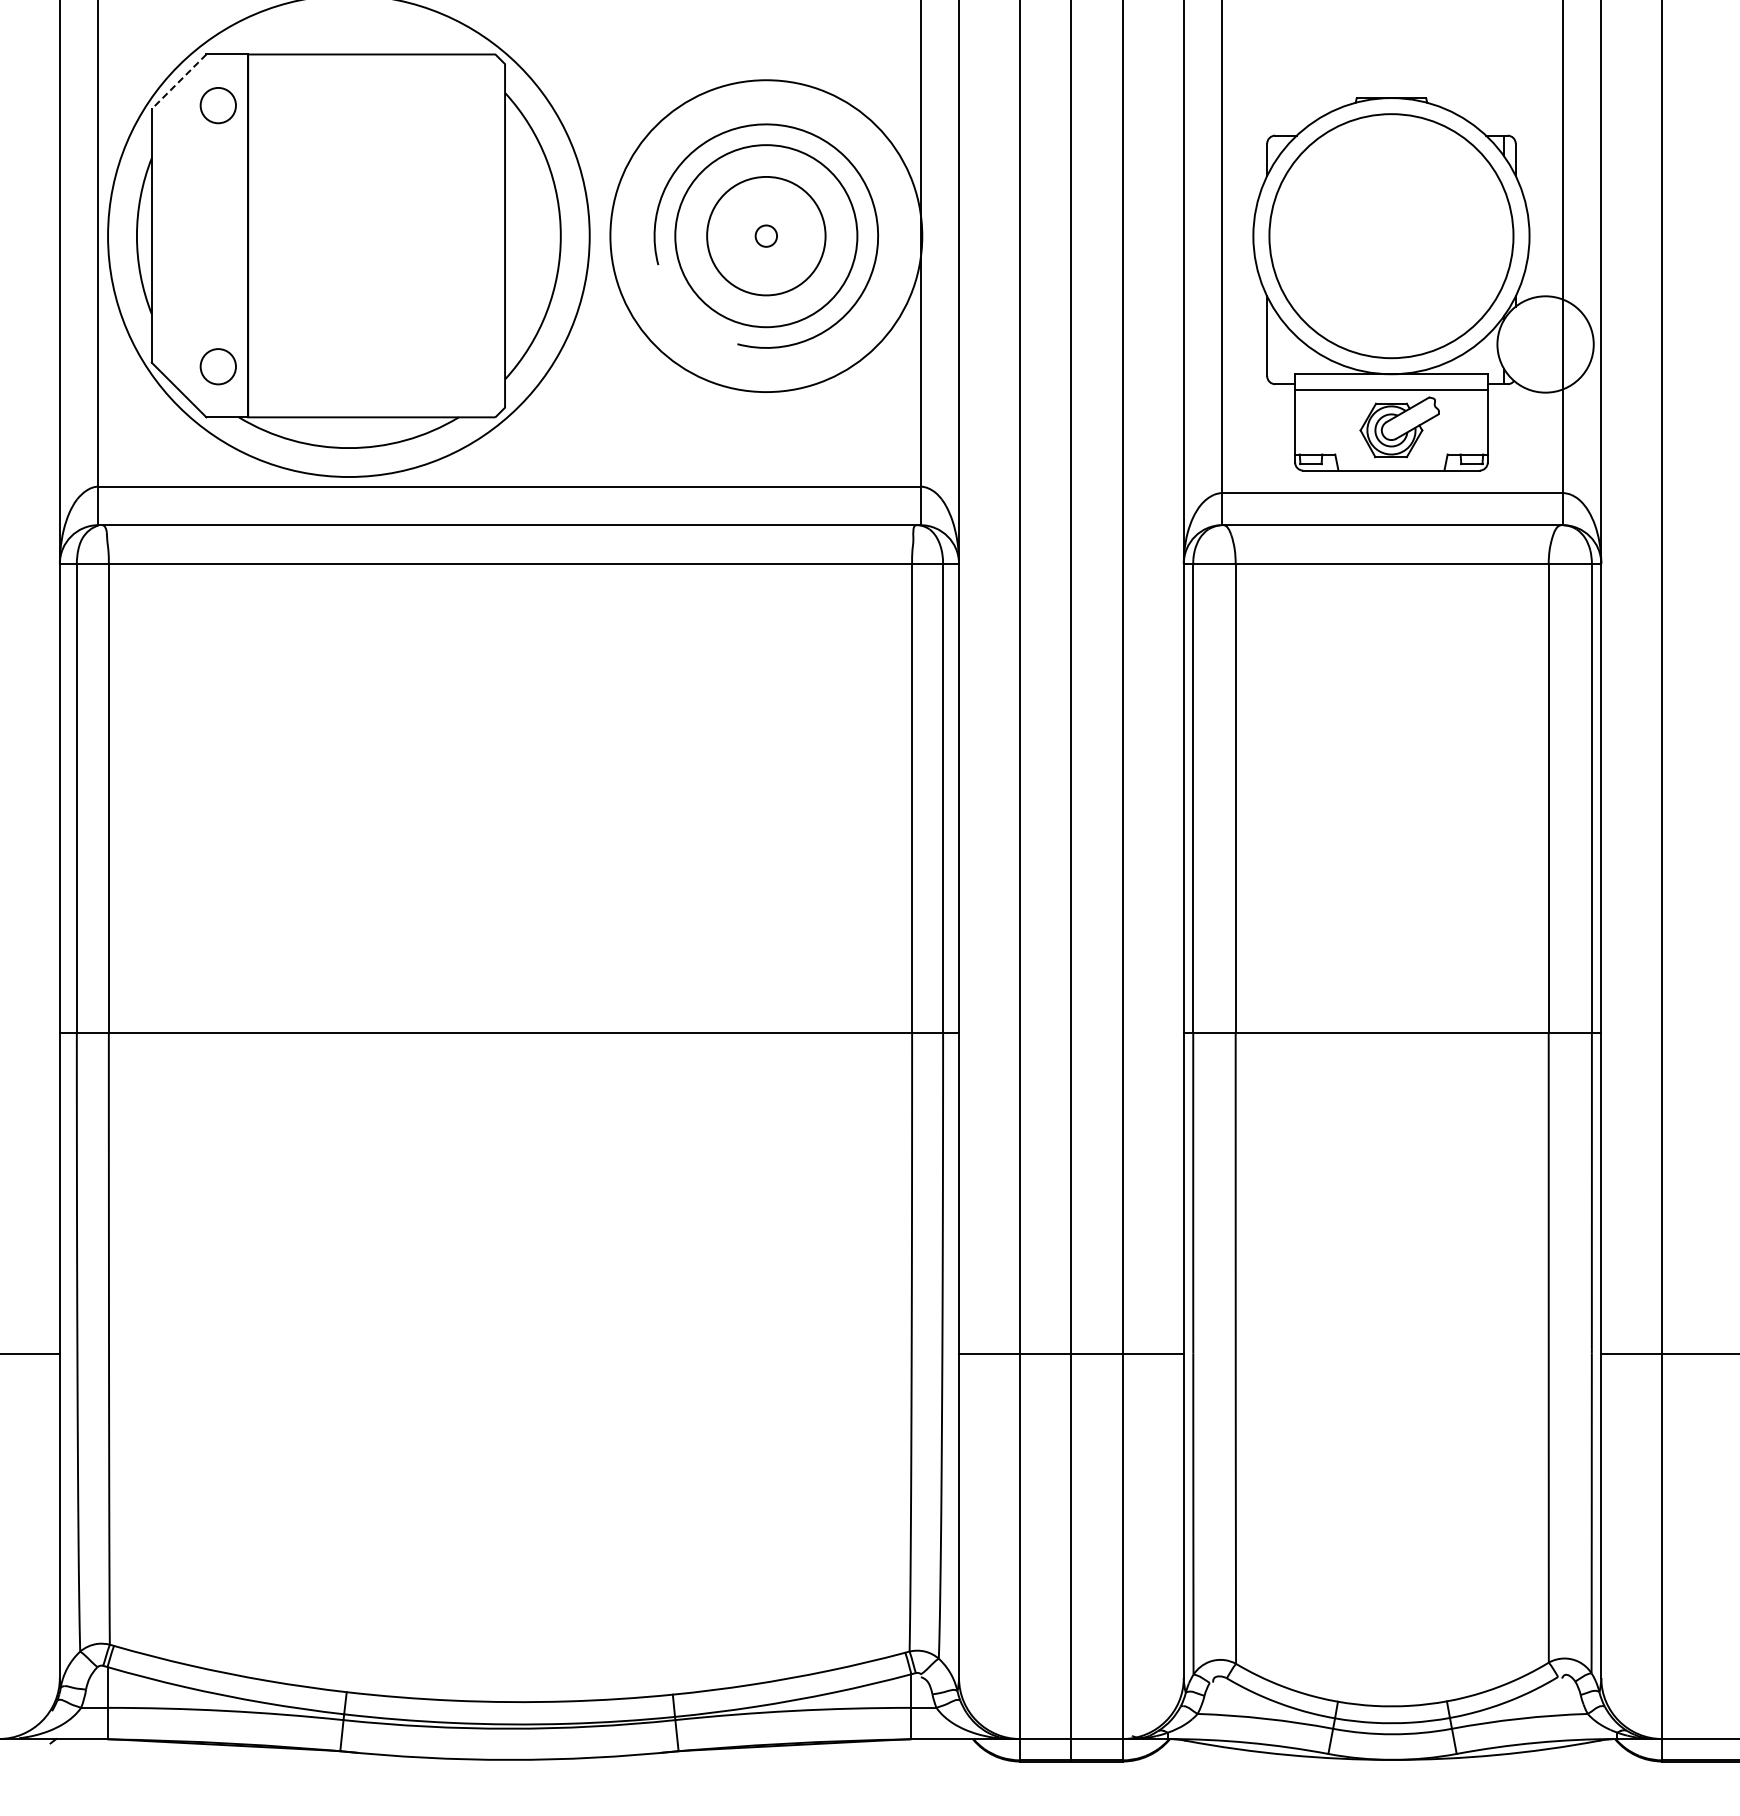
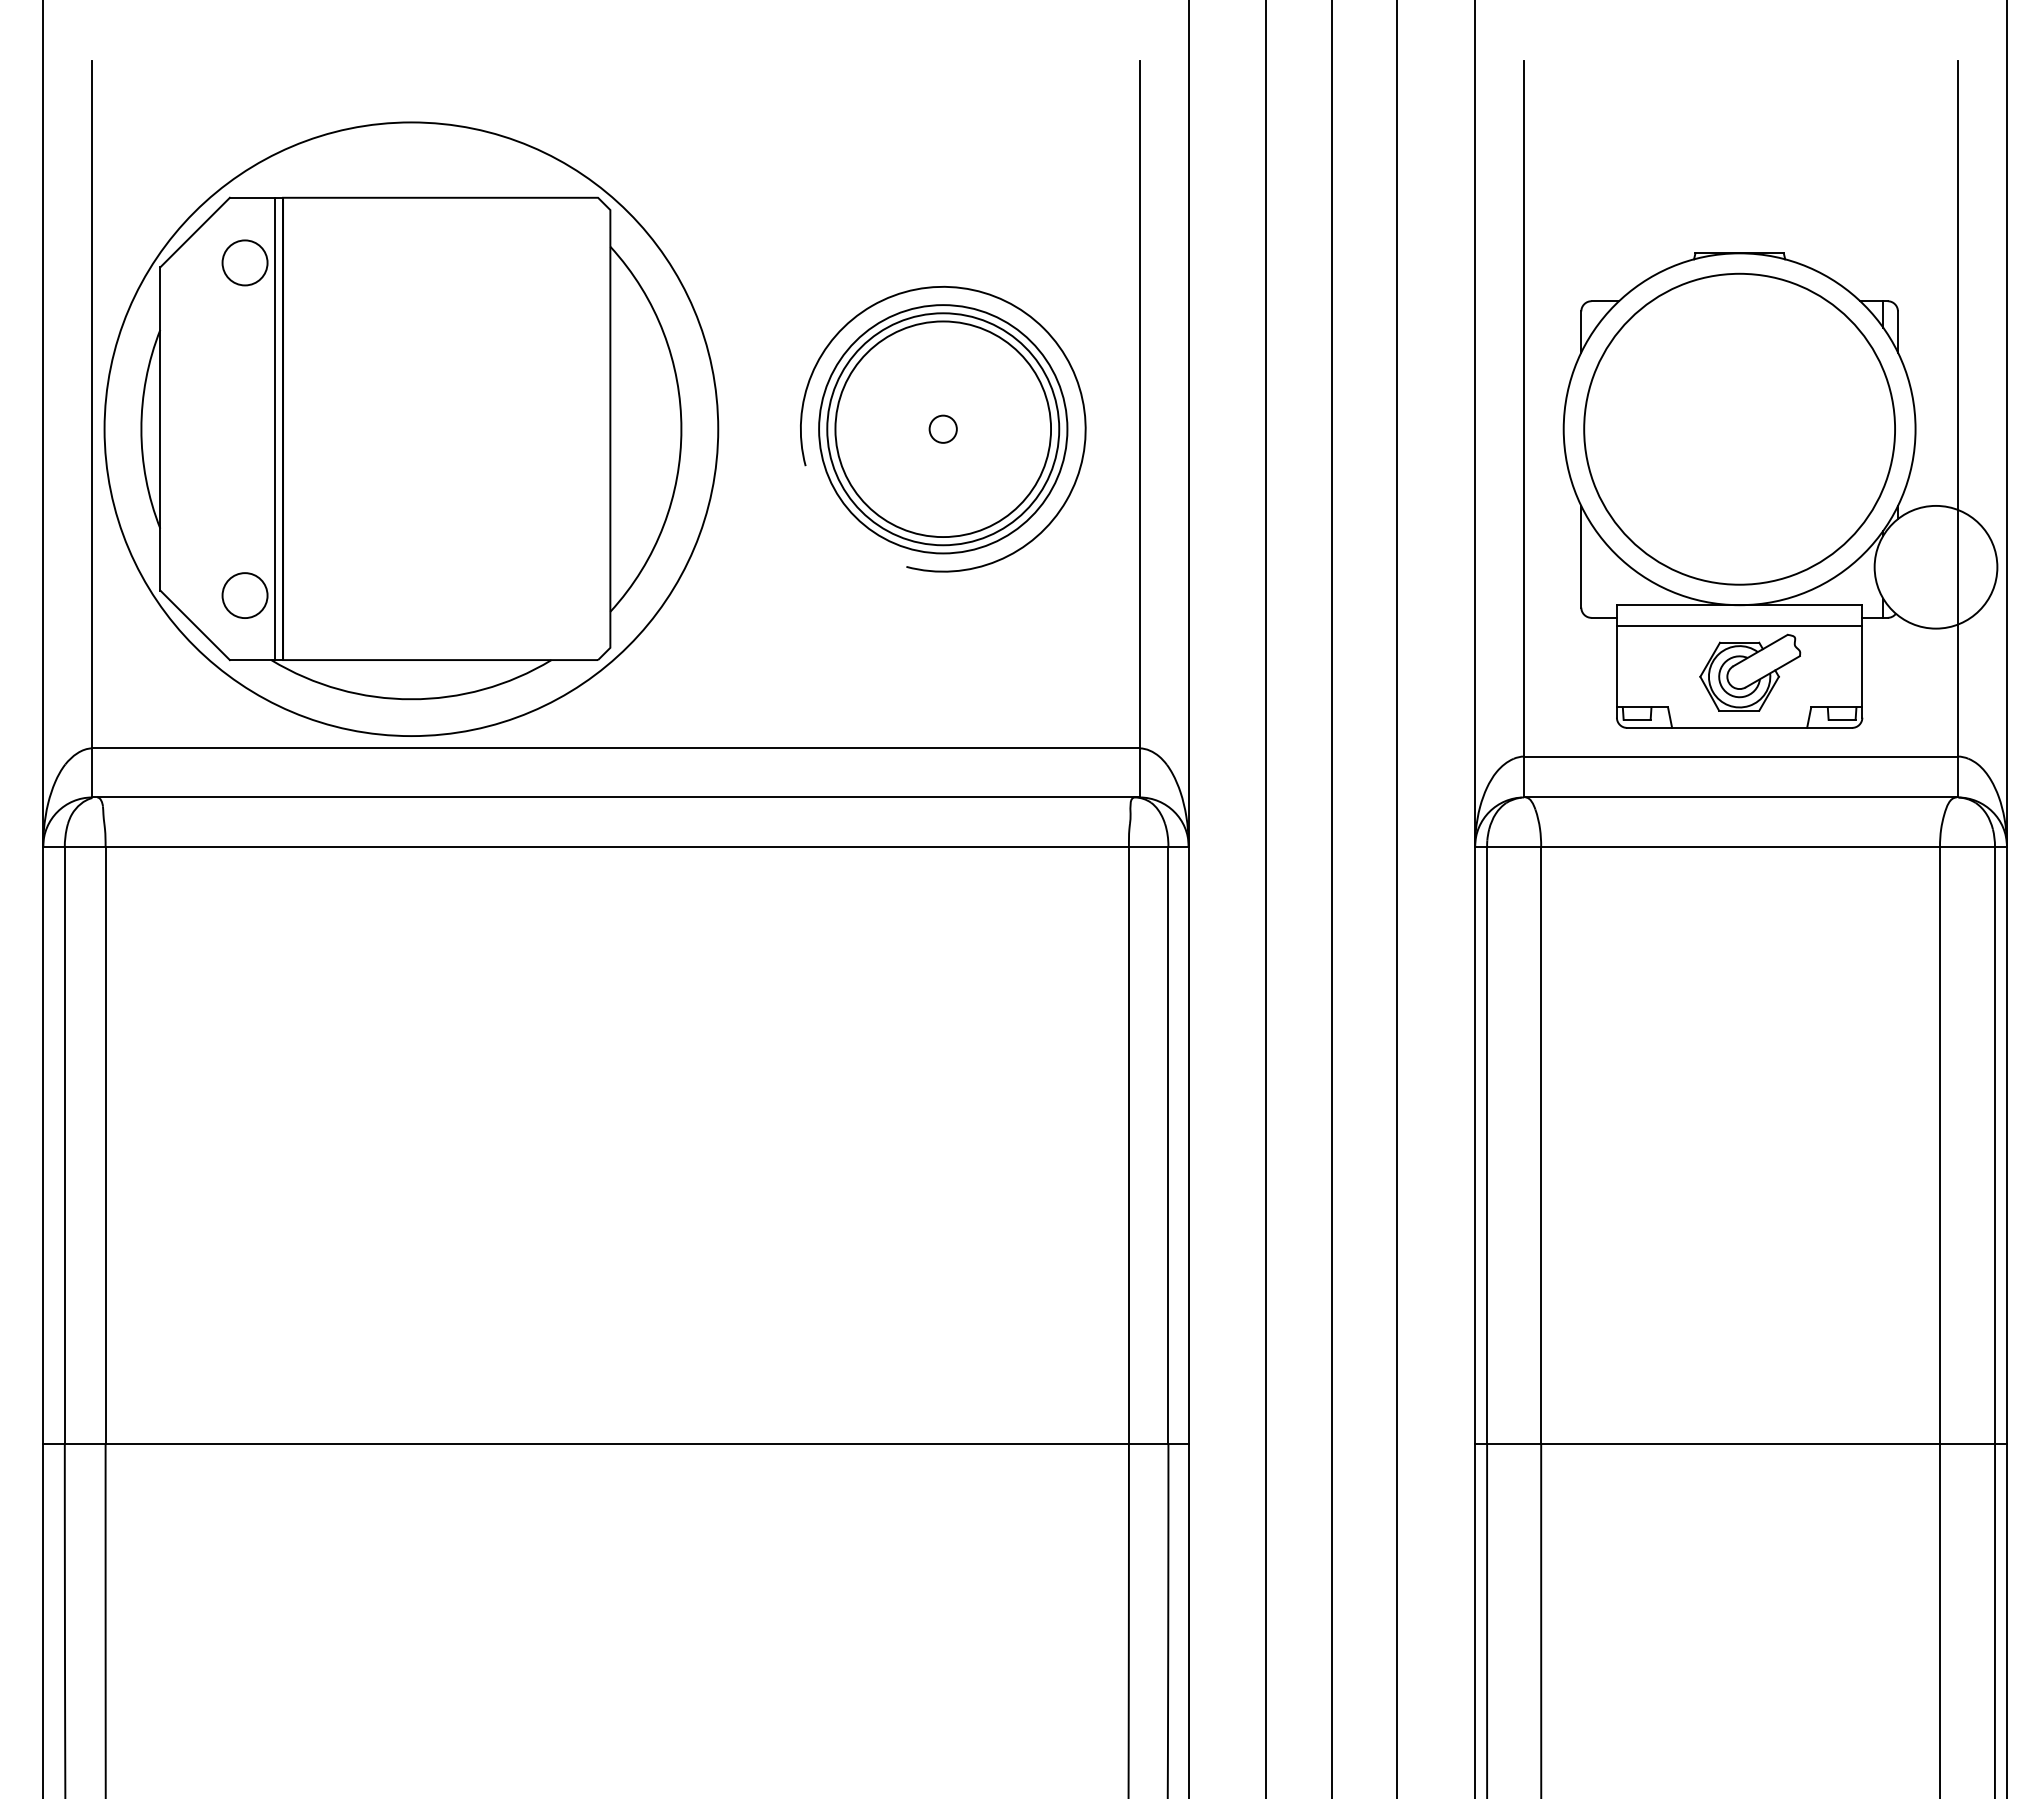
line: (179, 81) -> (195, 232), dashed -> solid
line: (241, 235) -> (274, 428), added
circle: (765, 235) -> (942, 428), size x0.62
circle: (765, 235) -> (942, 428), size x1.43

